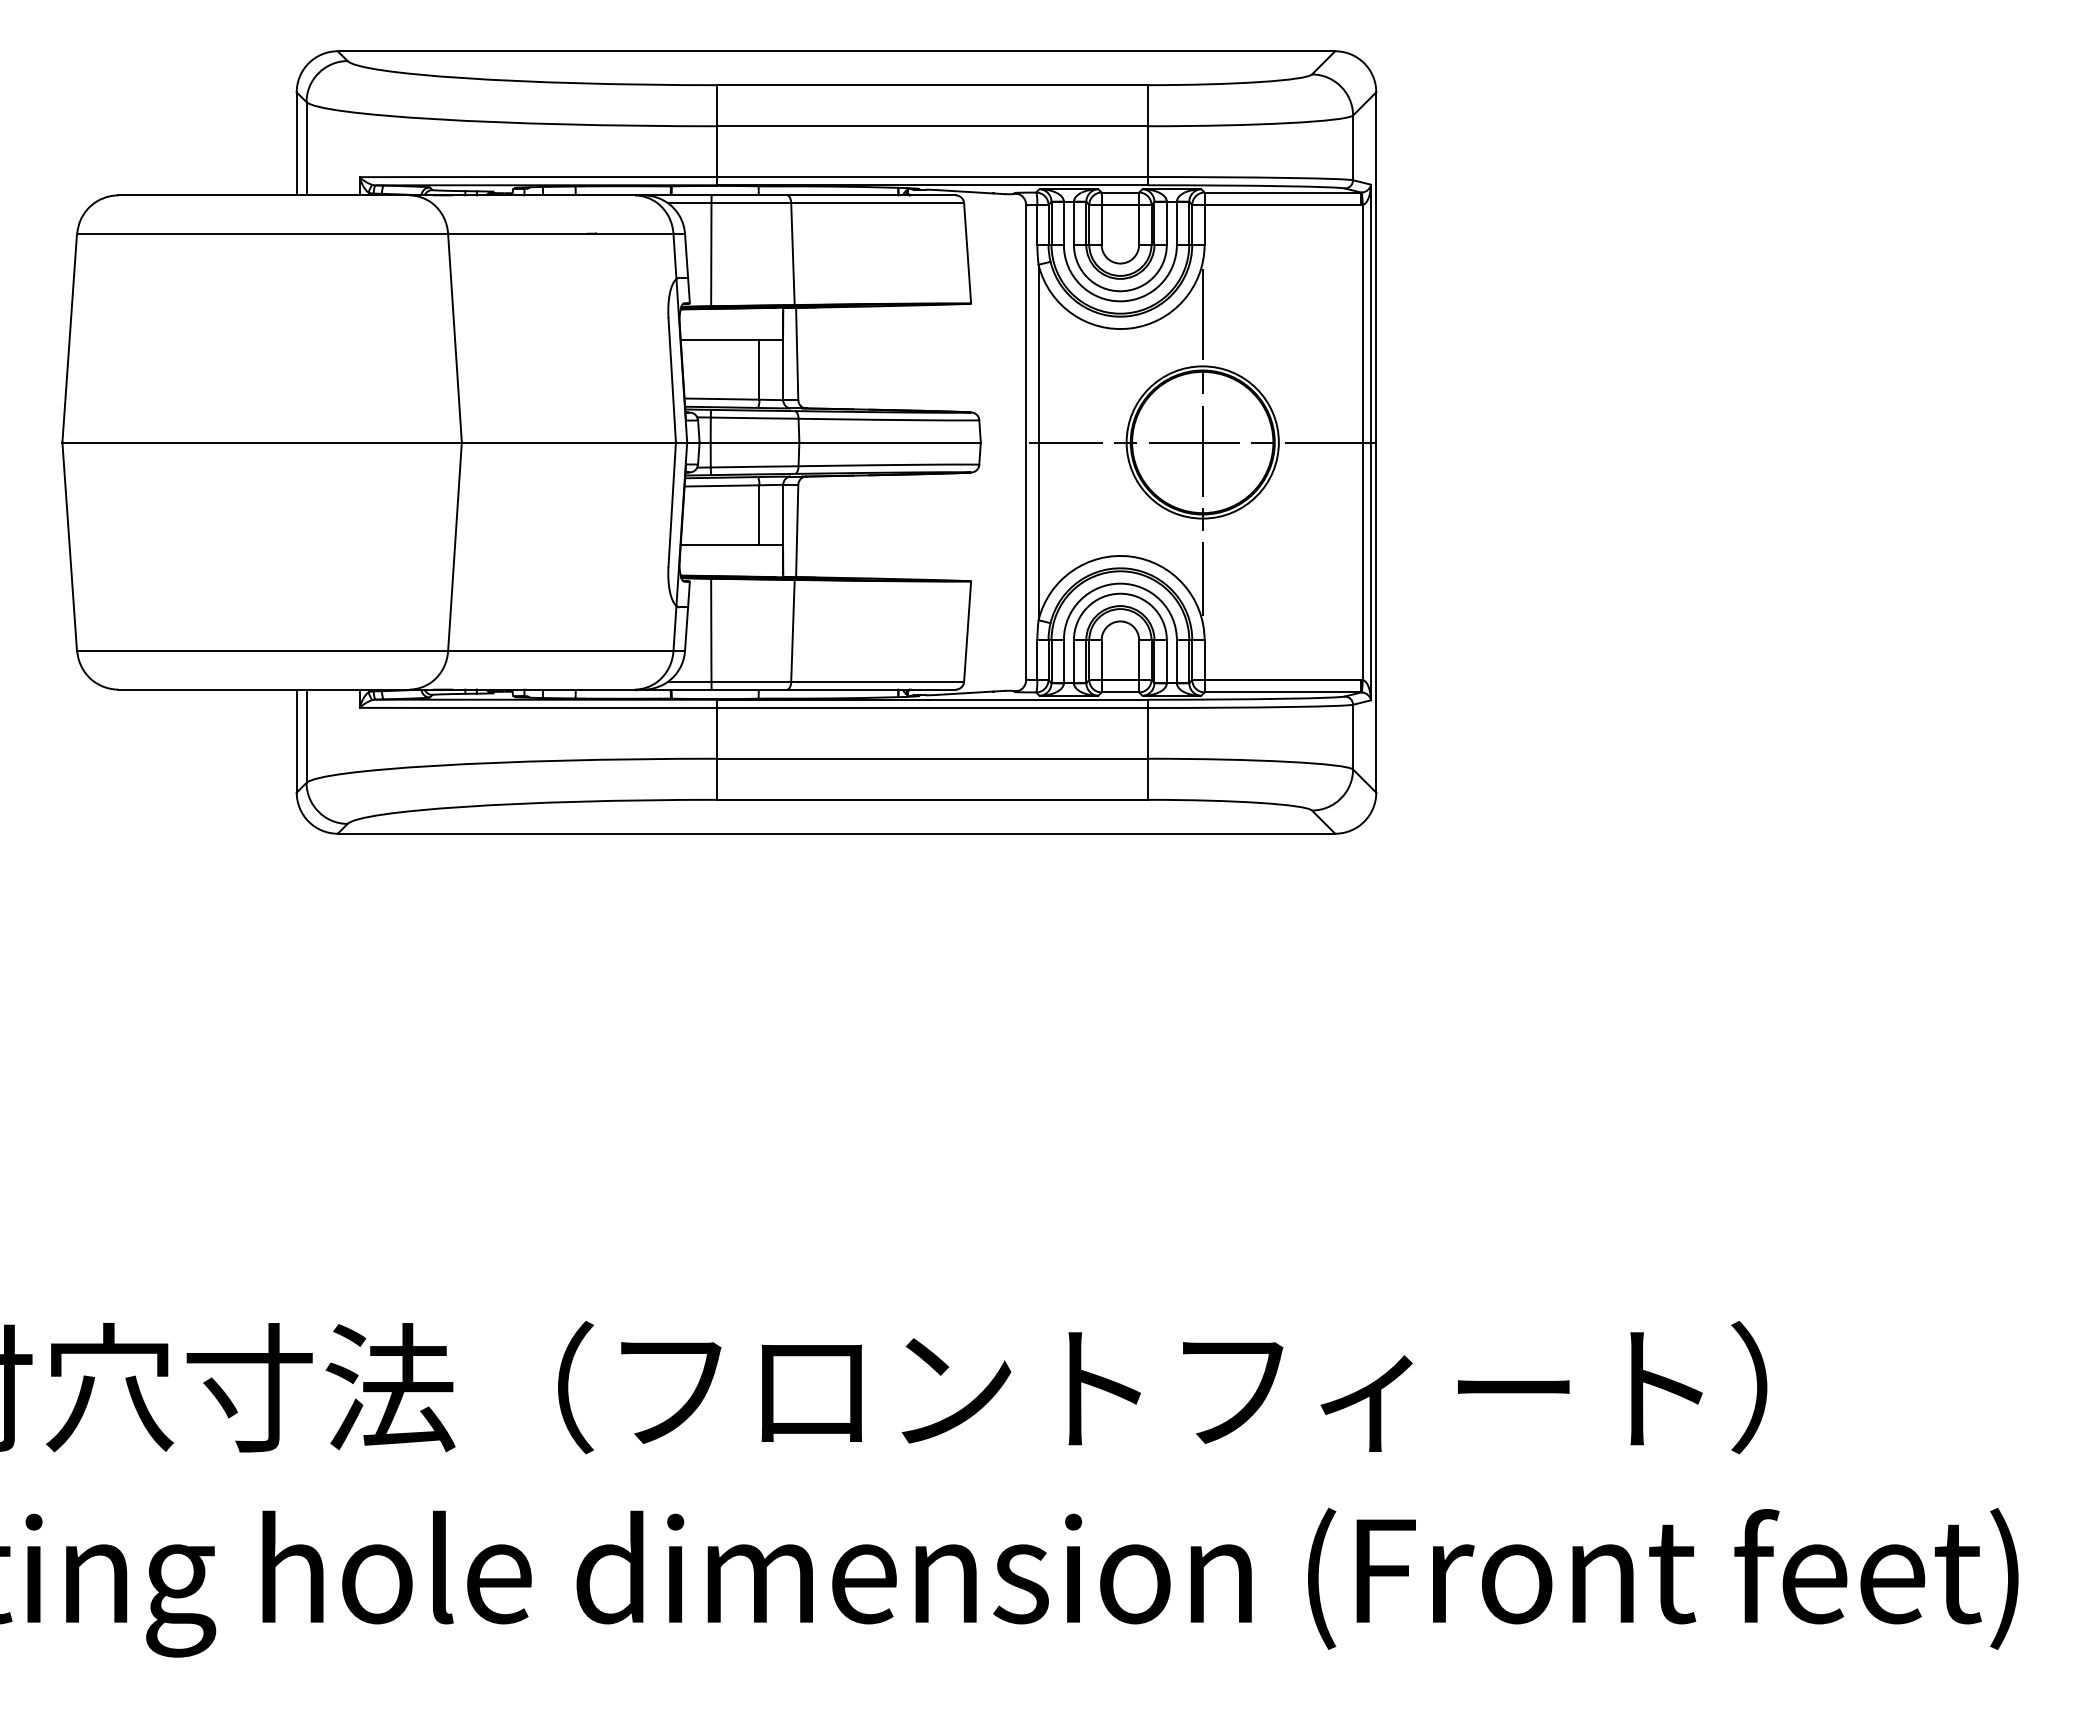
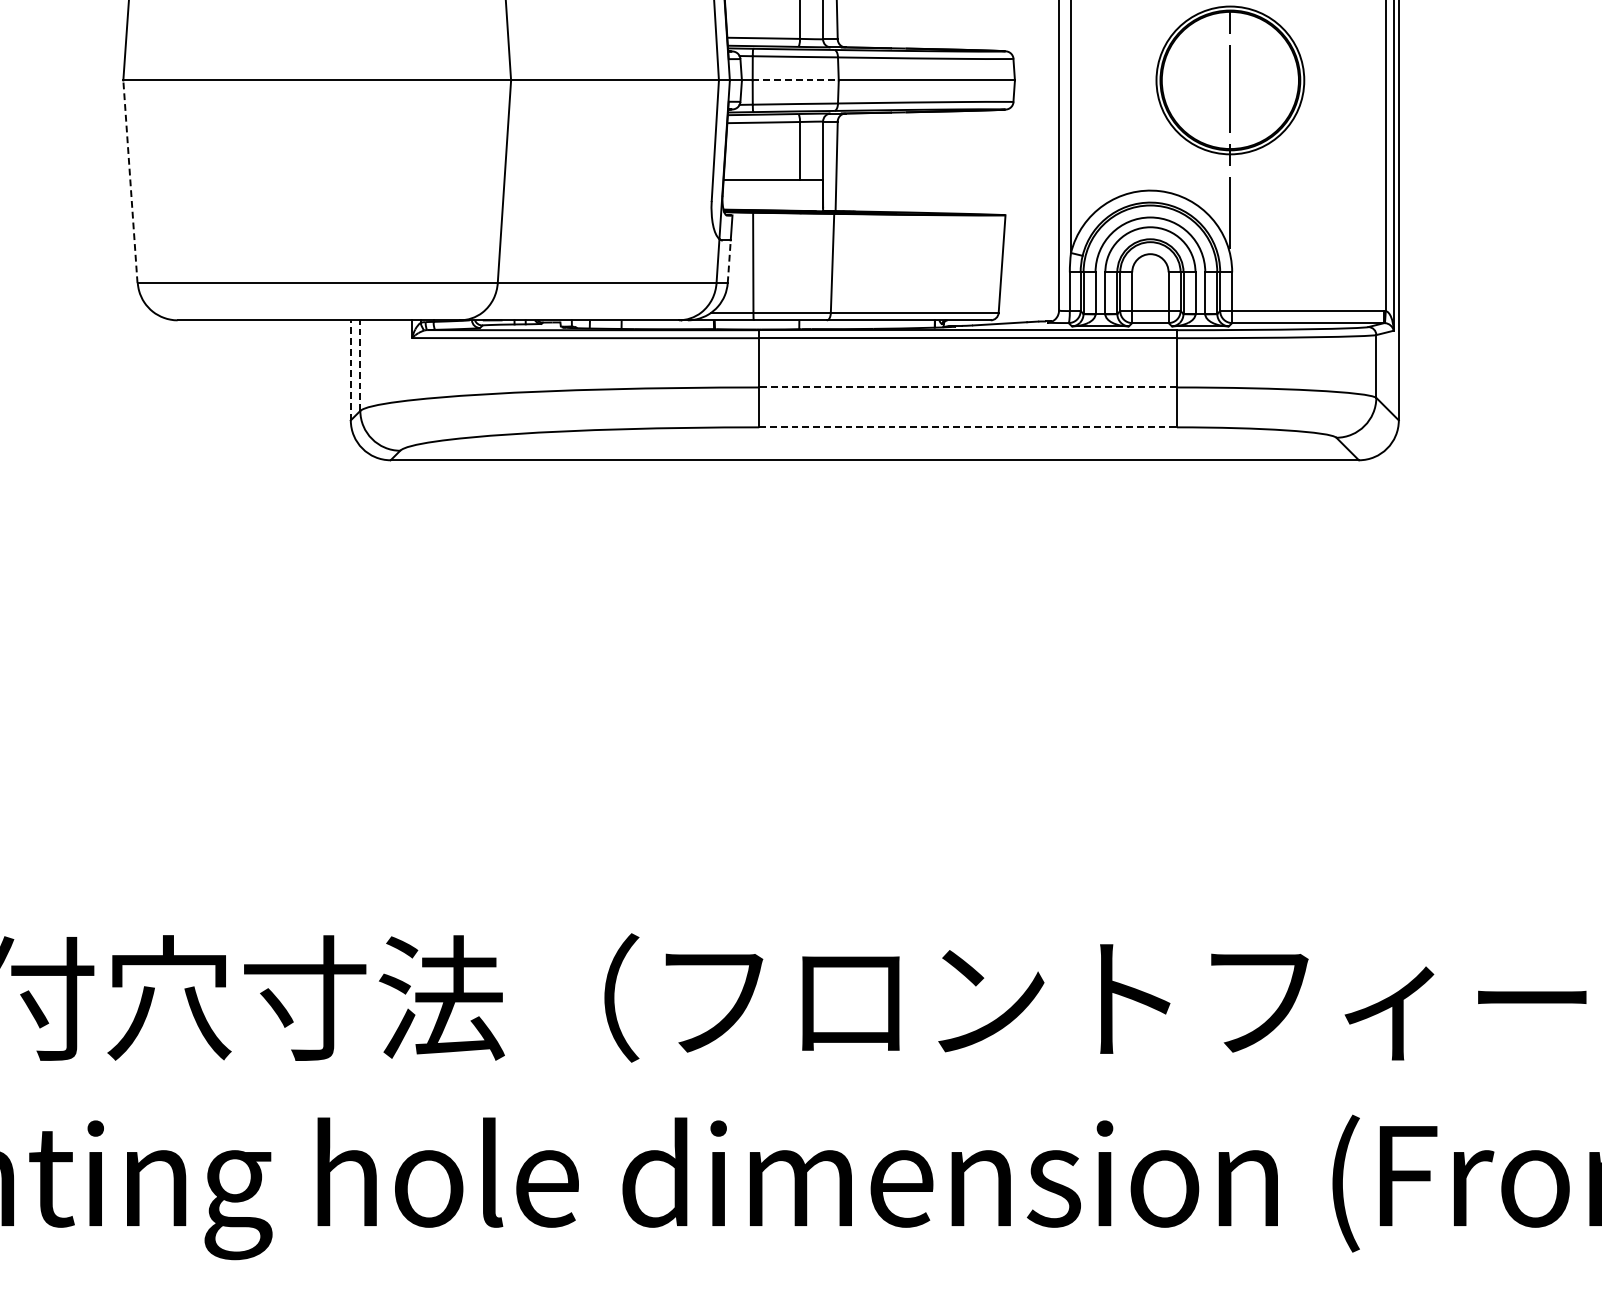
line: (755, 442) -> (796, 80), solid -> dashed
line: (1202, 442) -> (1230, 80), removed
line: (69, 546) -> (130, 181), solid -> dashed
line: (686, 628) -> (729, 261), solid -> dashed
line: (306, 736) -> (360, 365), solid -> dashed
line: (296, 741) -> (350, 370), solid -> dashed
line: (932, 758) -> (968, 387), solid -> dashed
line: (933, 799) -> (968, 427), solid -> dashed

